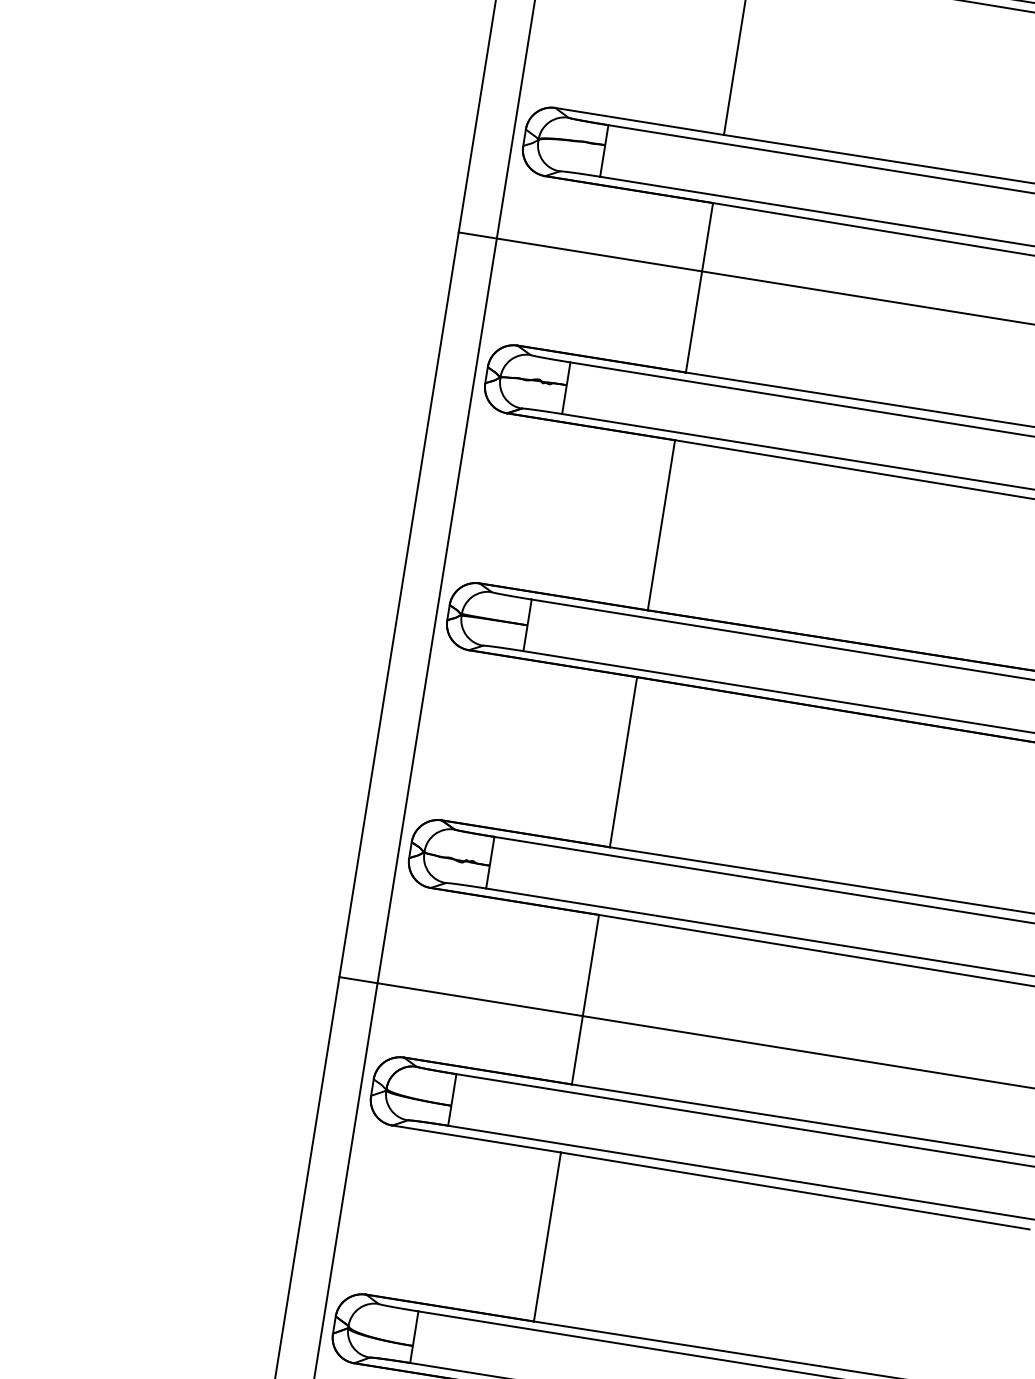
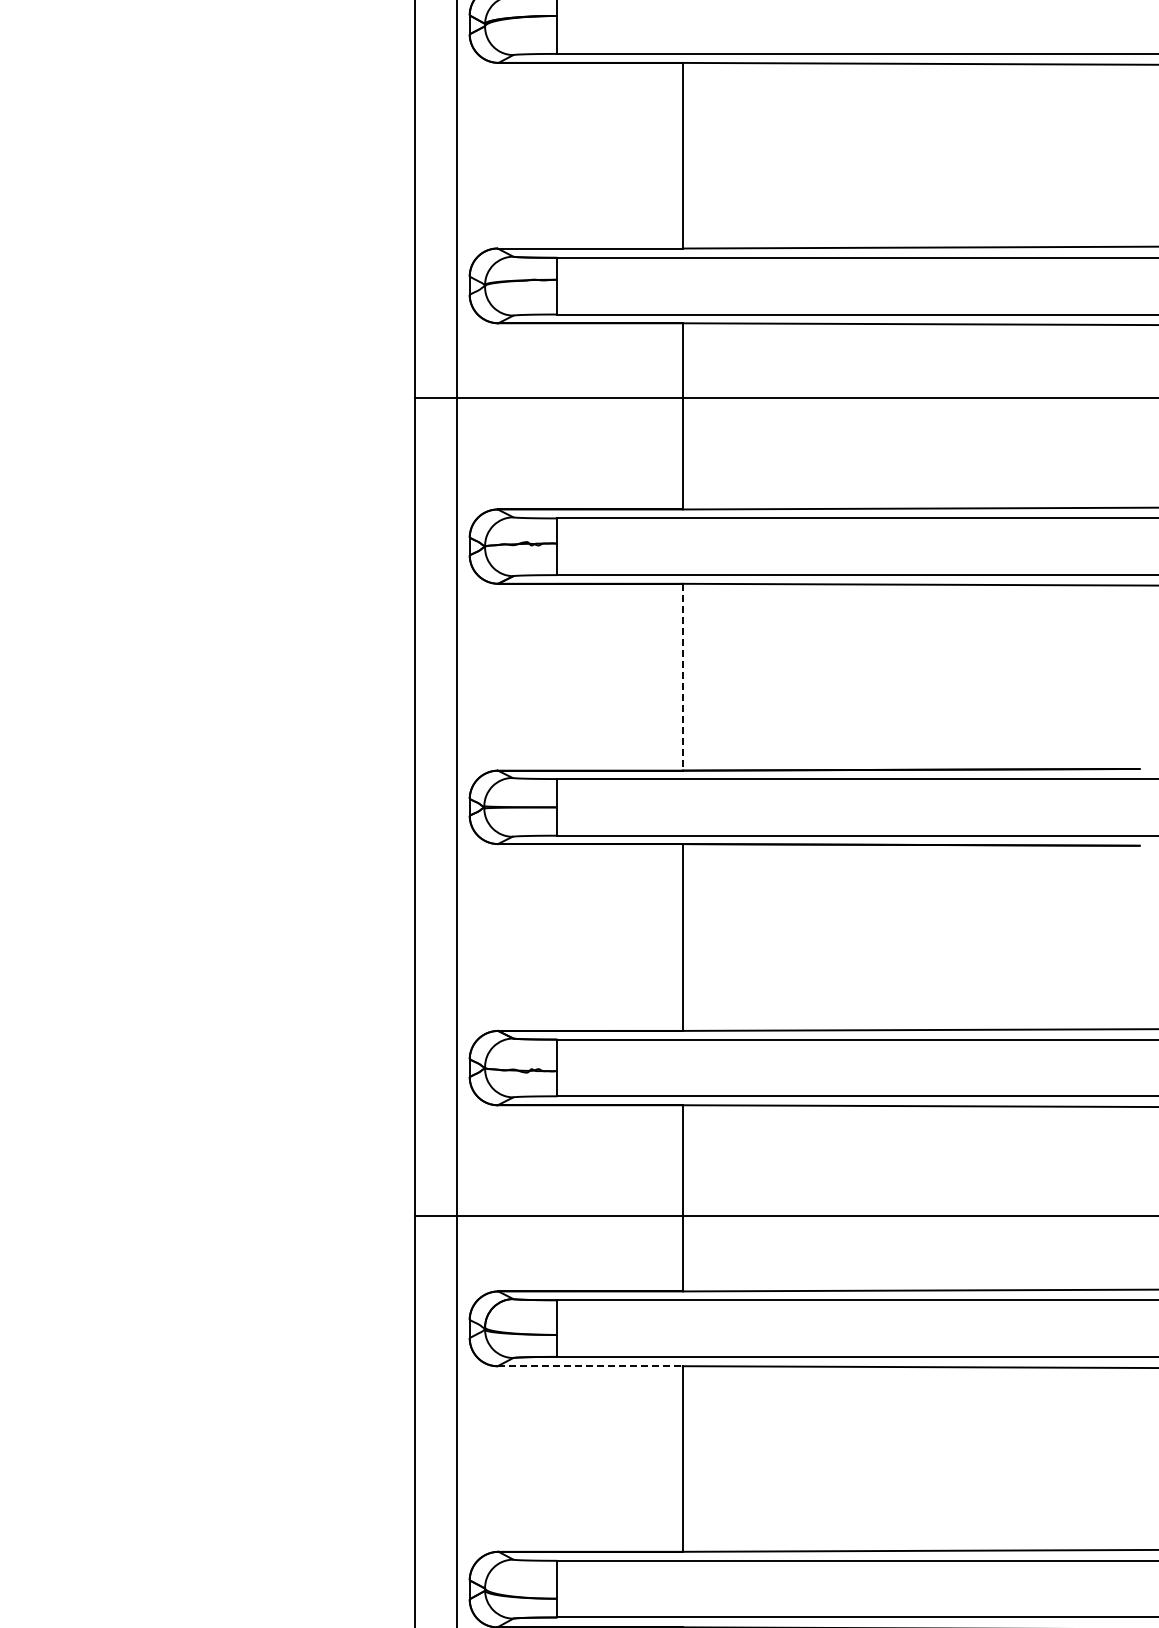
line: (661, 525) -> (682, 677), solid -> dashed
line: (476, 1139) -> (590, 1366), solid -> dashed

